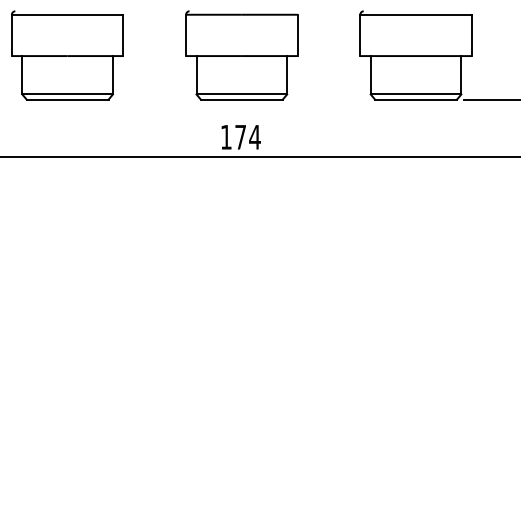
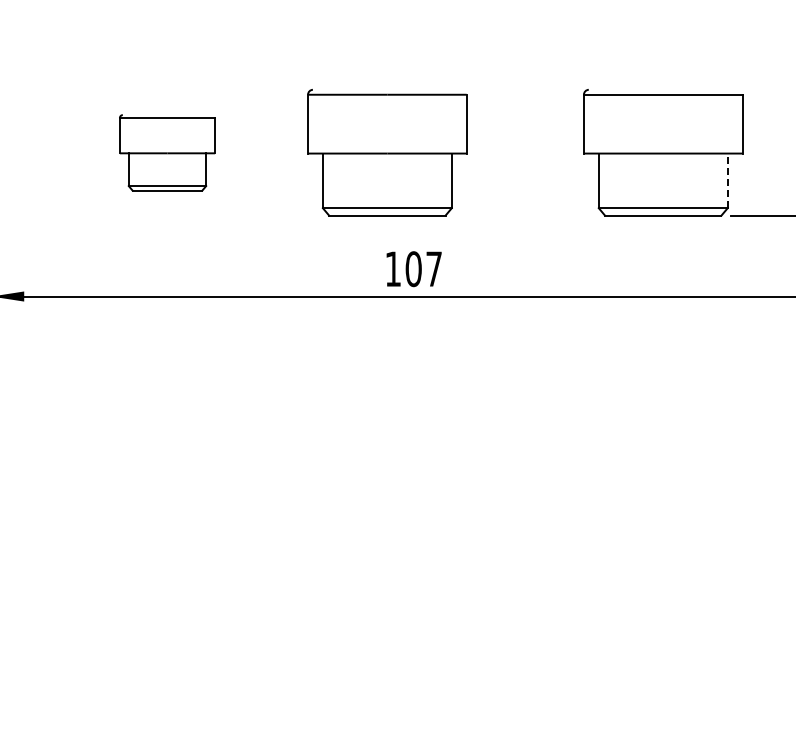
part: (67, 55) -> (167, 152), size x0.6
part: (241, 55) -> (387, 152), moved
line: (461, 75) -> (727, 180), solid -> dashed
text: (247, 137) -> (423, 269), 174 -> 107

